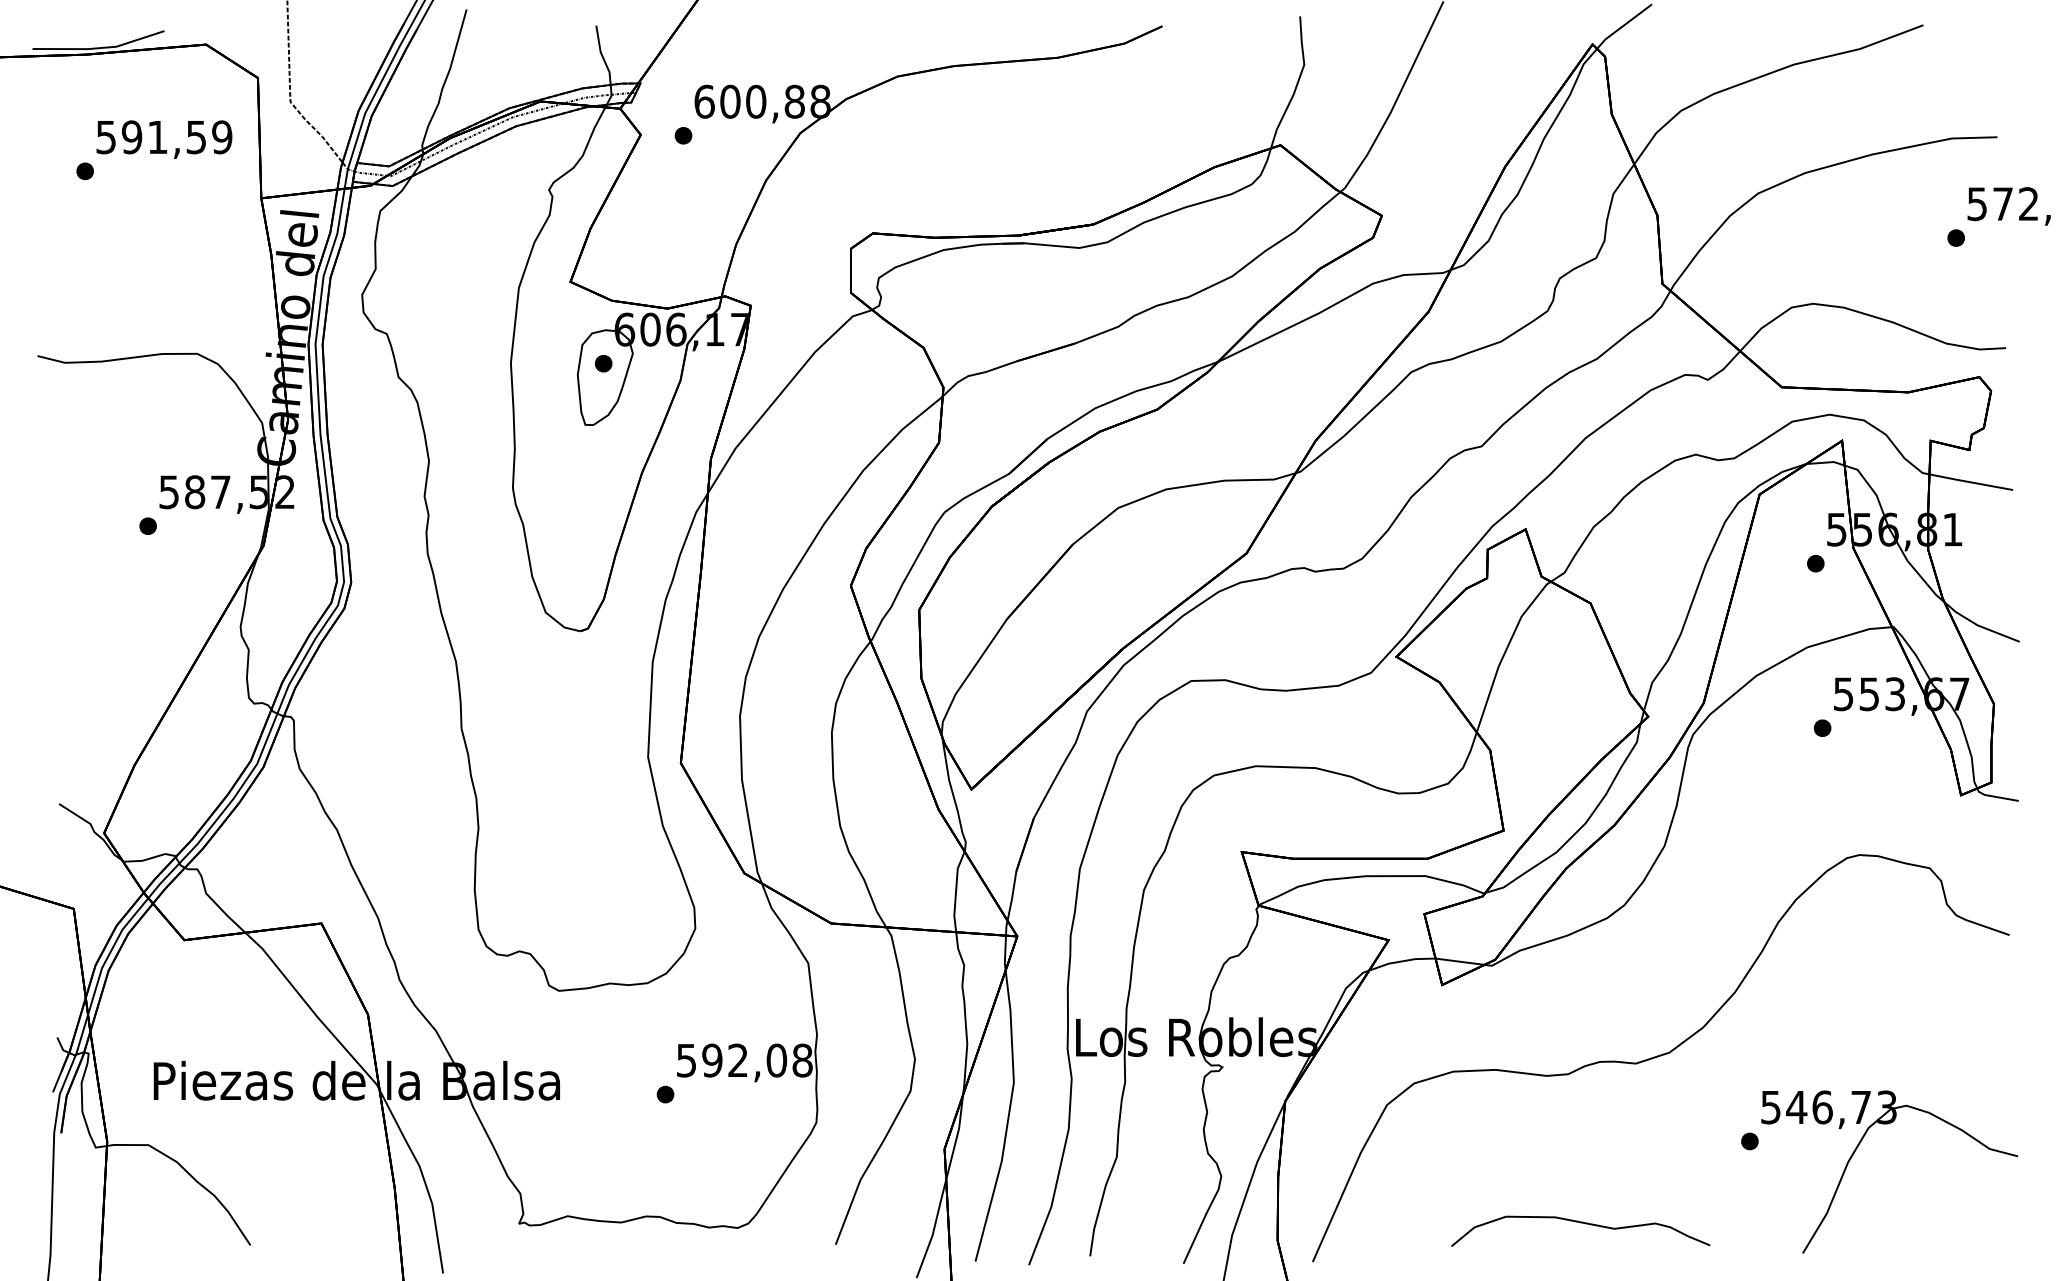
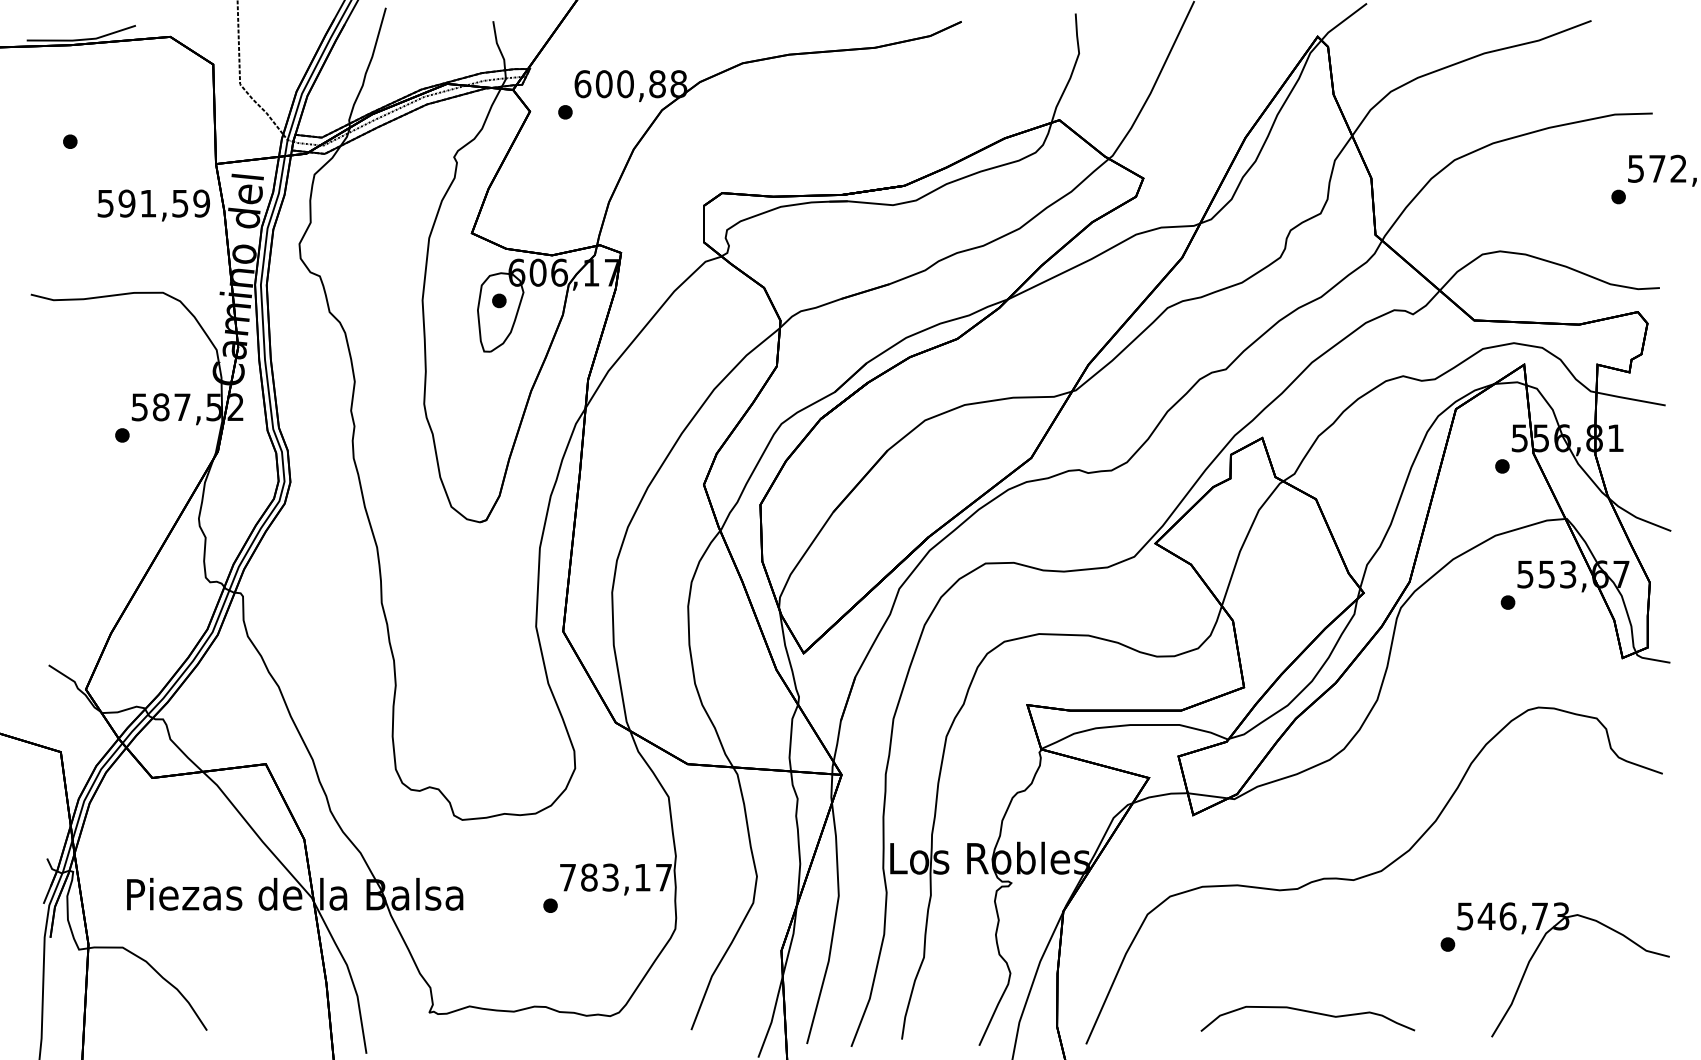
text: (163, 139) -> (153, 205), moved
text: (745, 1060) -> (616, 877), 592,08 -> 783,17

